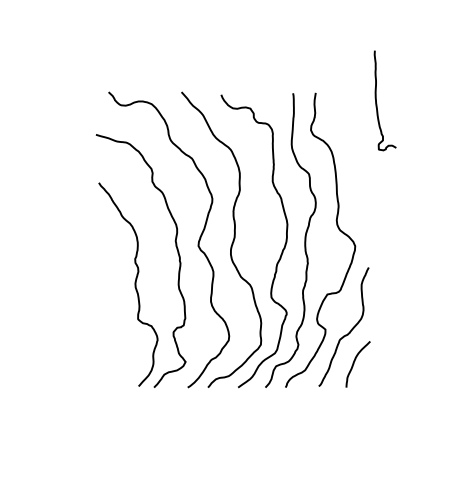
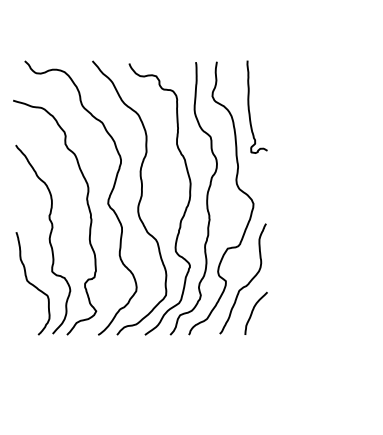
curve: (377, 103) -> (250, 109), moved
curve: (117, 332) -> (33, 283), added

